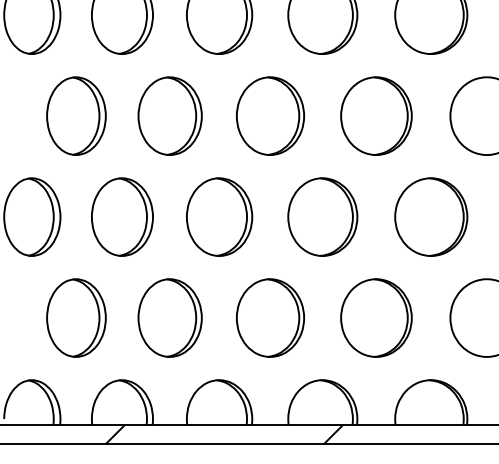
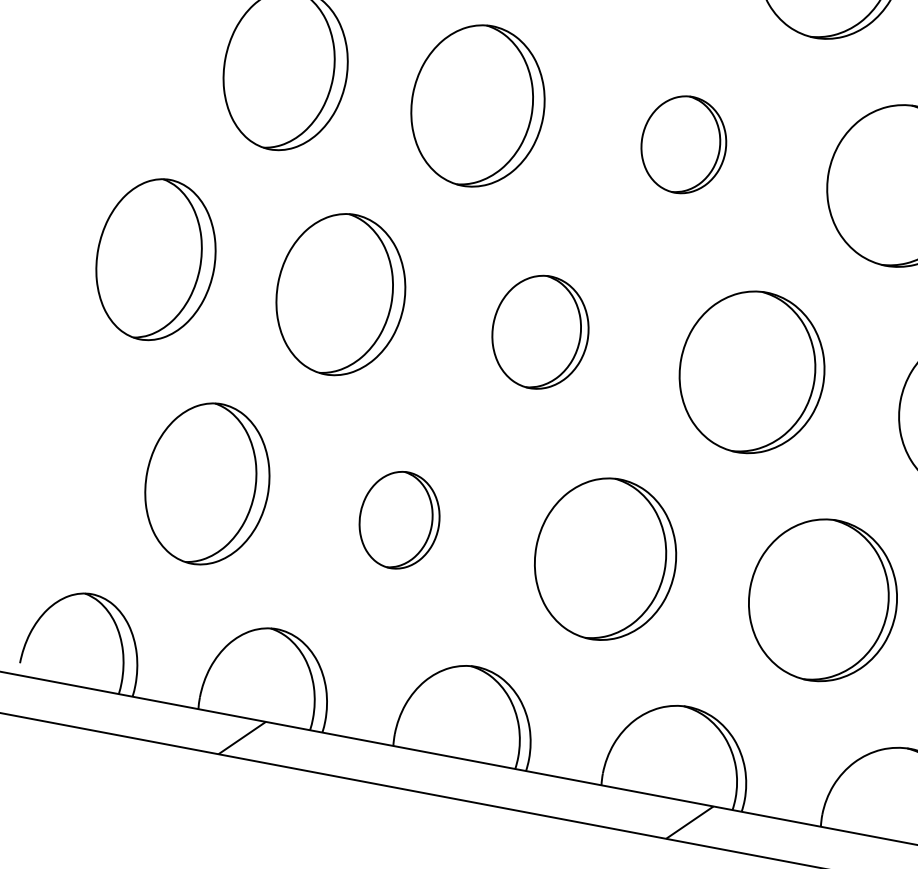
part: (270, 115) -> (684, 143), size x0.6
part: (219, 216) -> (540, 331), size x0.7
part: (169, 317) -> (398, 518), size x0.6

